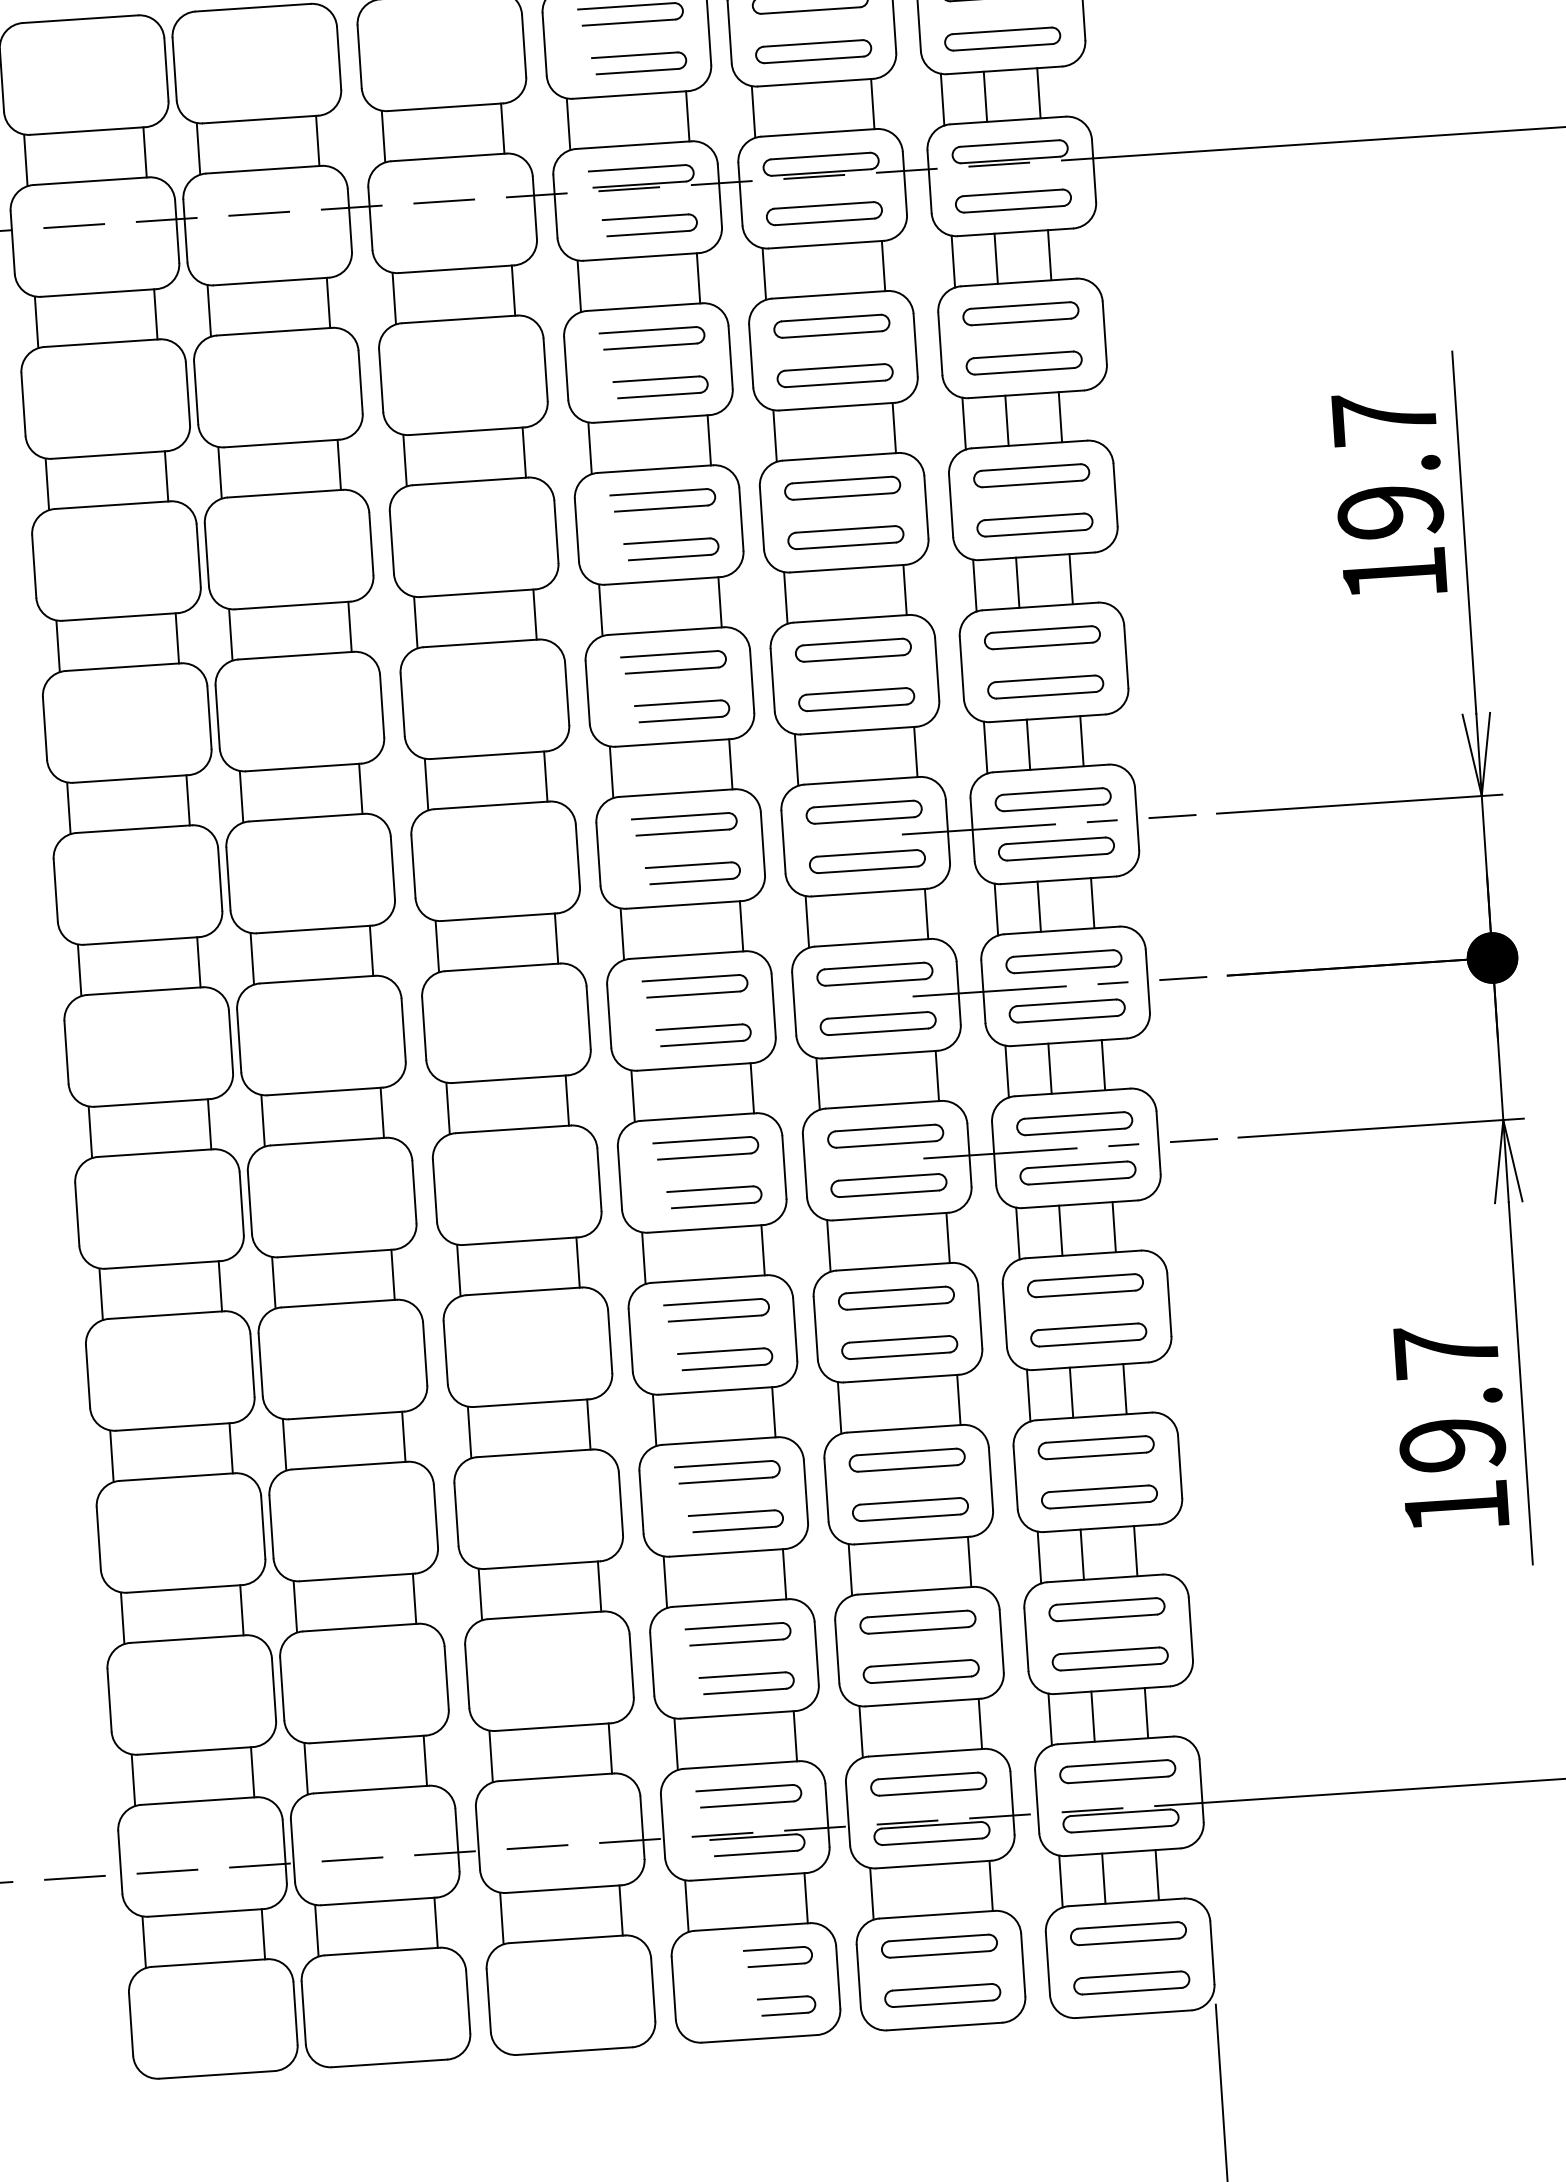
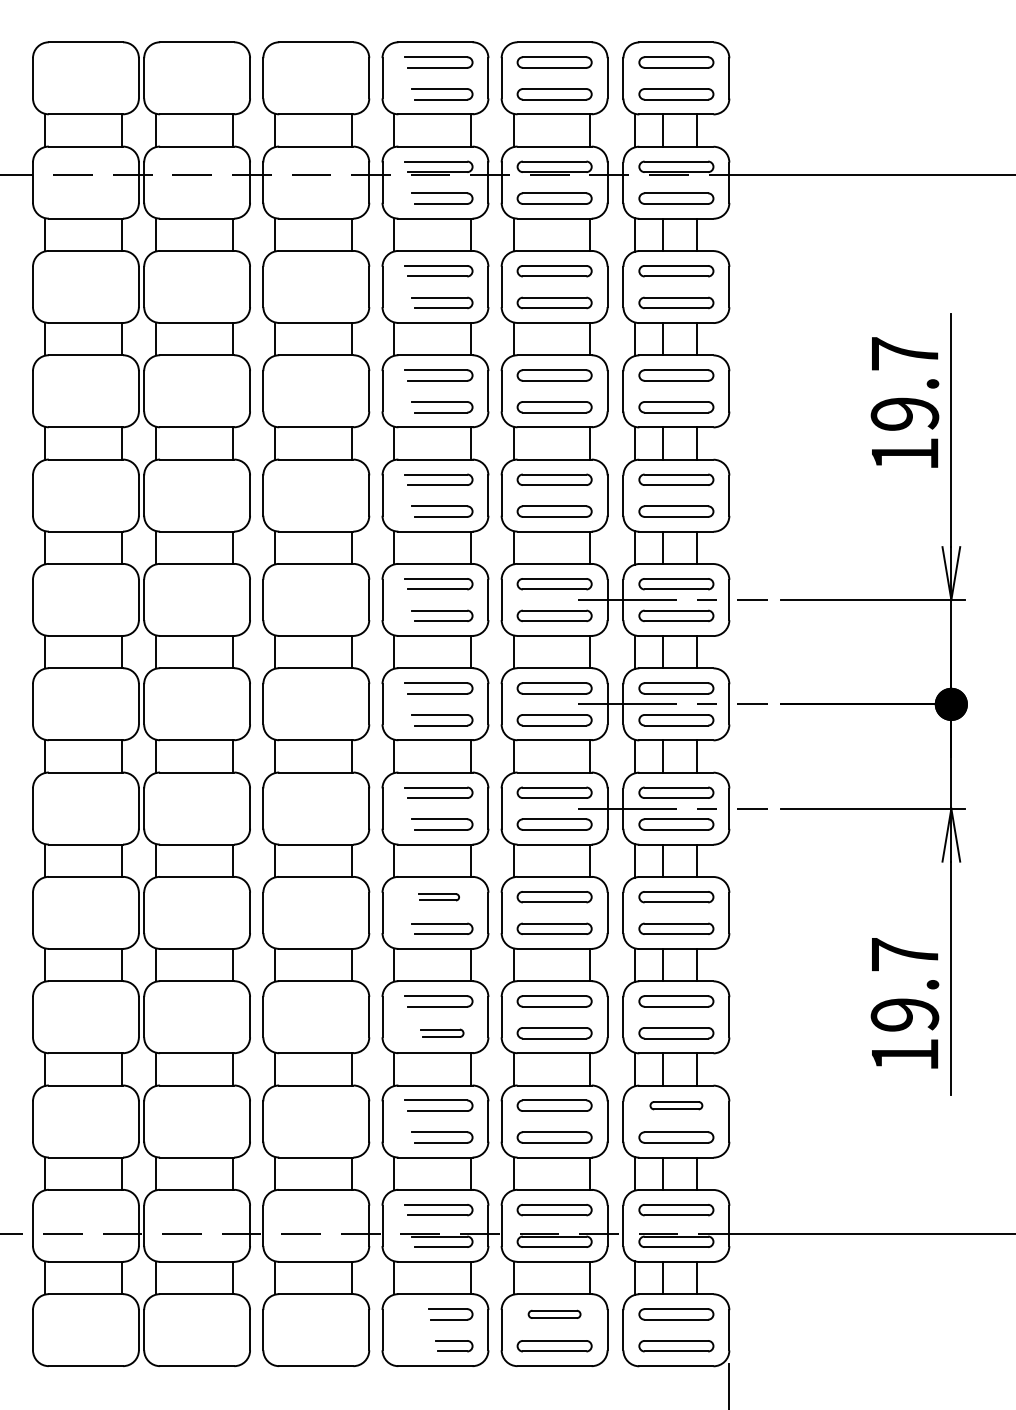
part: (716, 1310) -> (438, 897), size x0.6
part: (736, 1521) -> (442, 1033), size x0.7
part: (1107, 1609) -> (676, 1105), size x0.7
part: (939, 1946) -> (554, 1314), size x0.7

